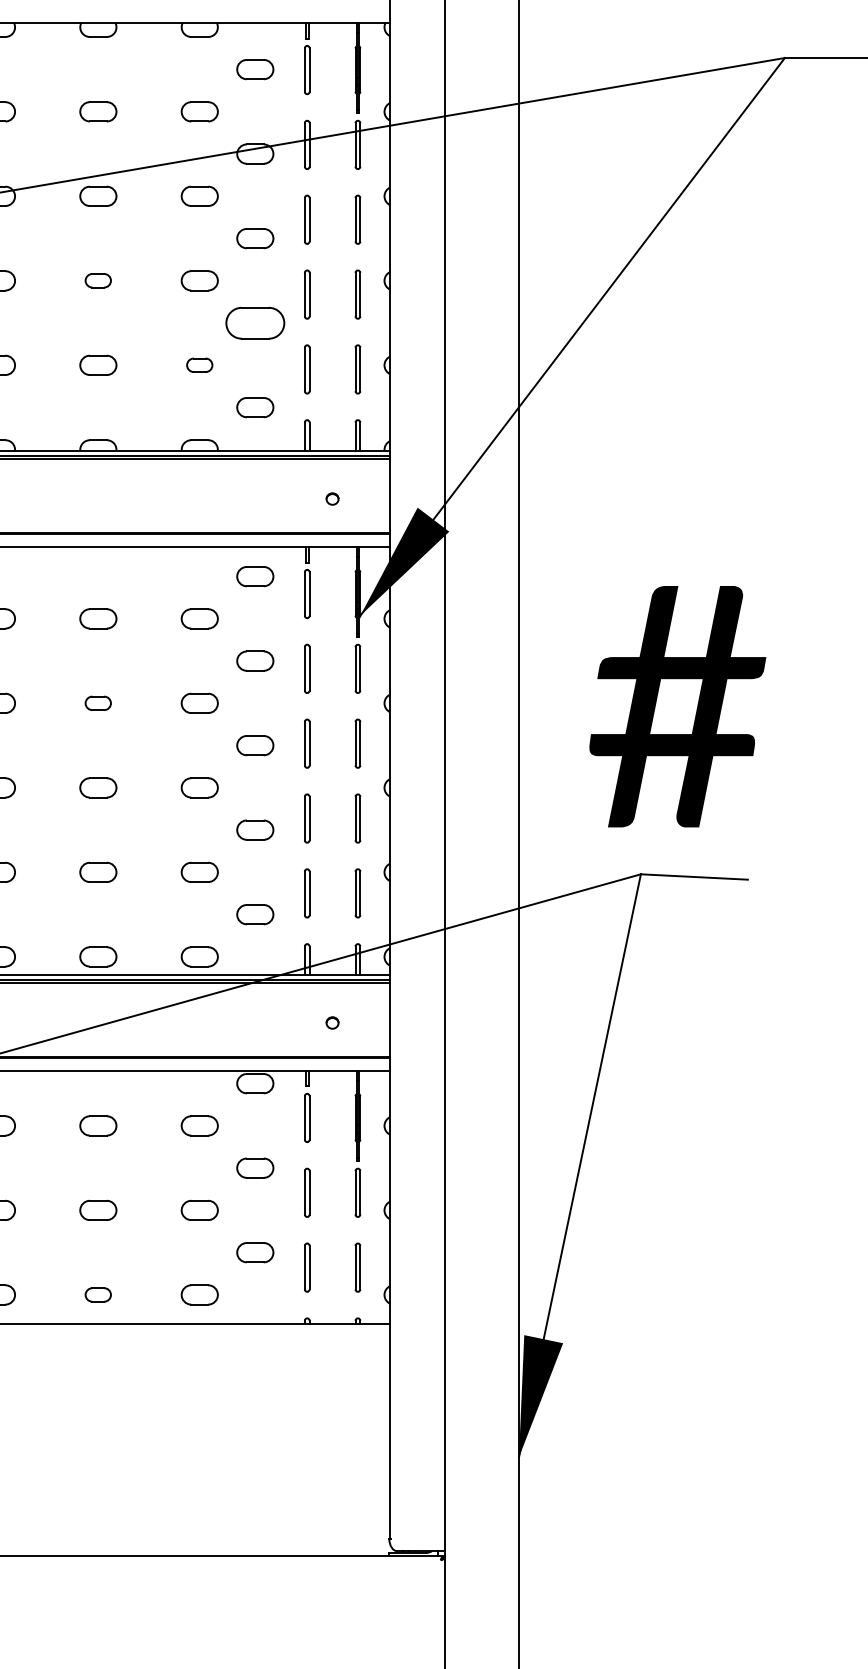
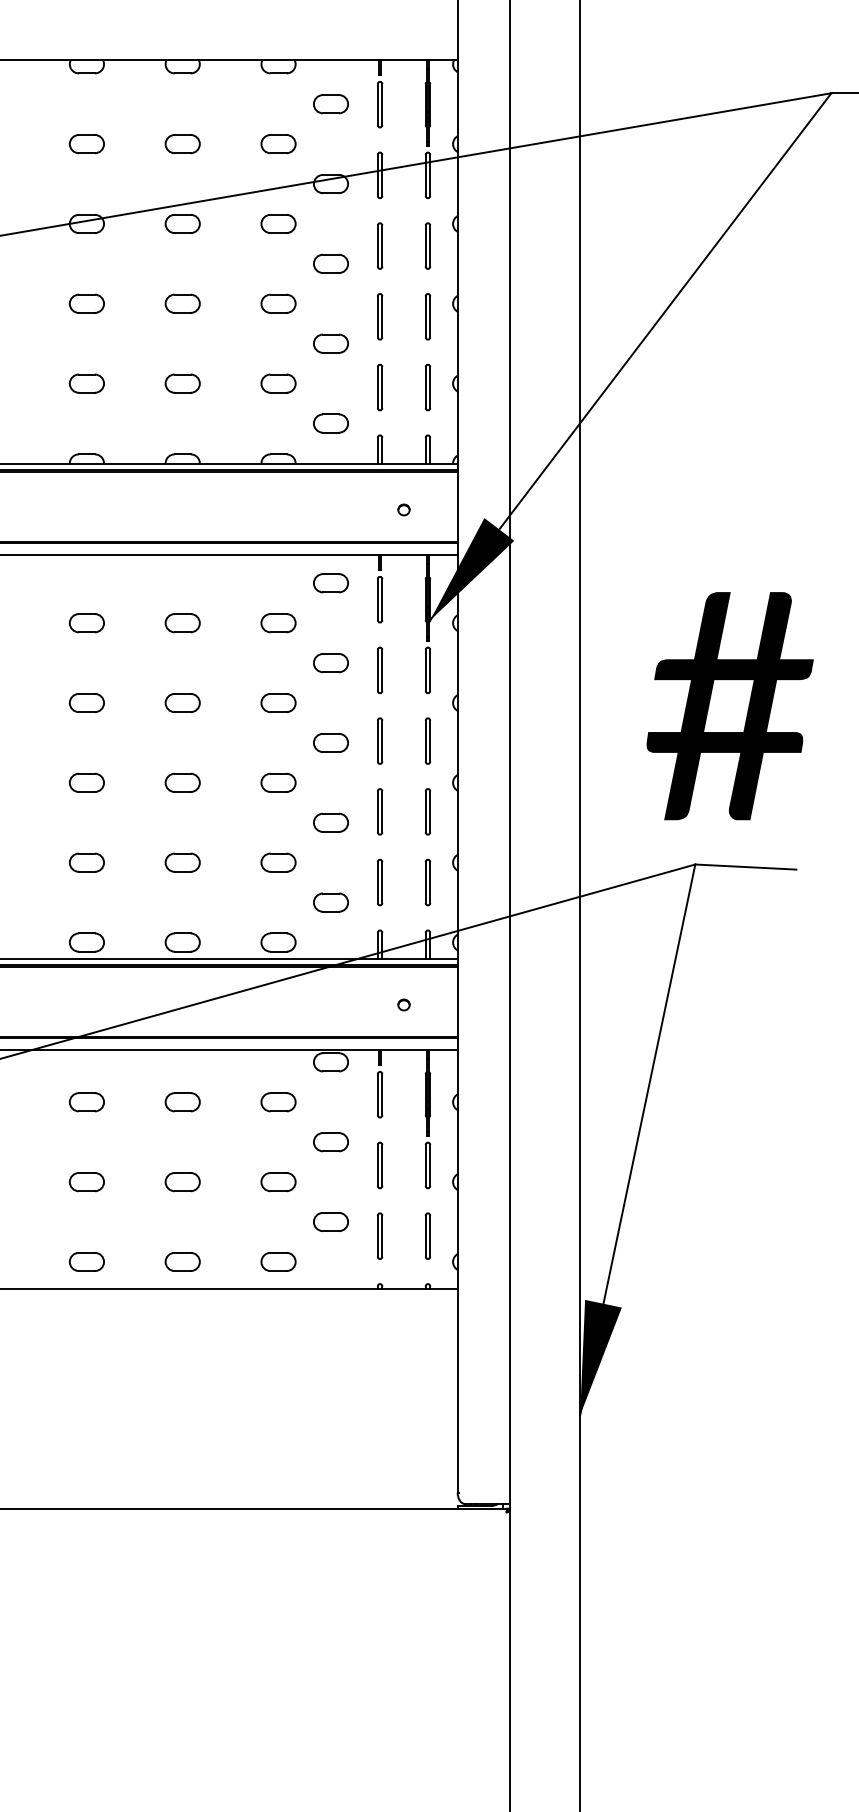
part: (98, 280) -> (182, 303), size x1.43
part: (254, 322) -> (330, 343), size x0.62
part: (199, 365) -> (278, 383), size x1.43
part: (98, 702) -> (182, 702), size x1.43
part: (98, 1294) -> (182, 1261), size x1.43

